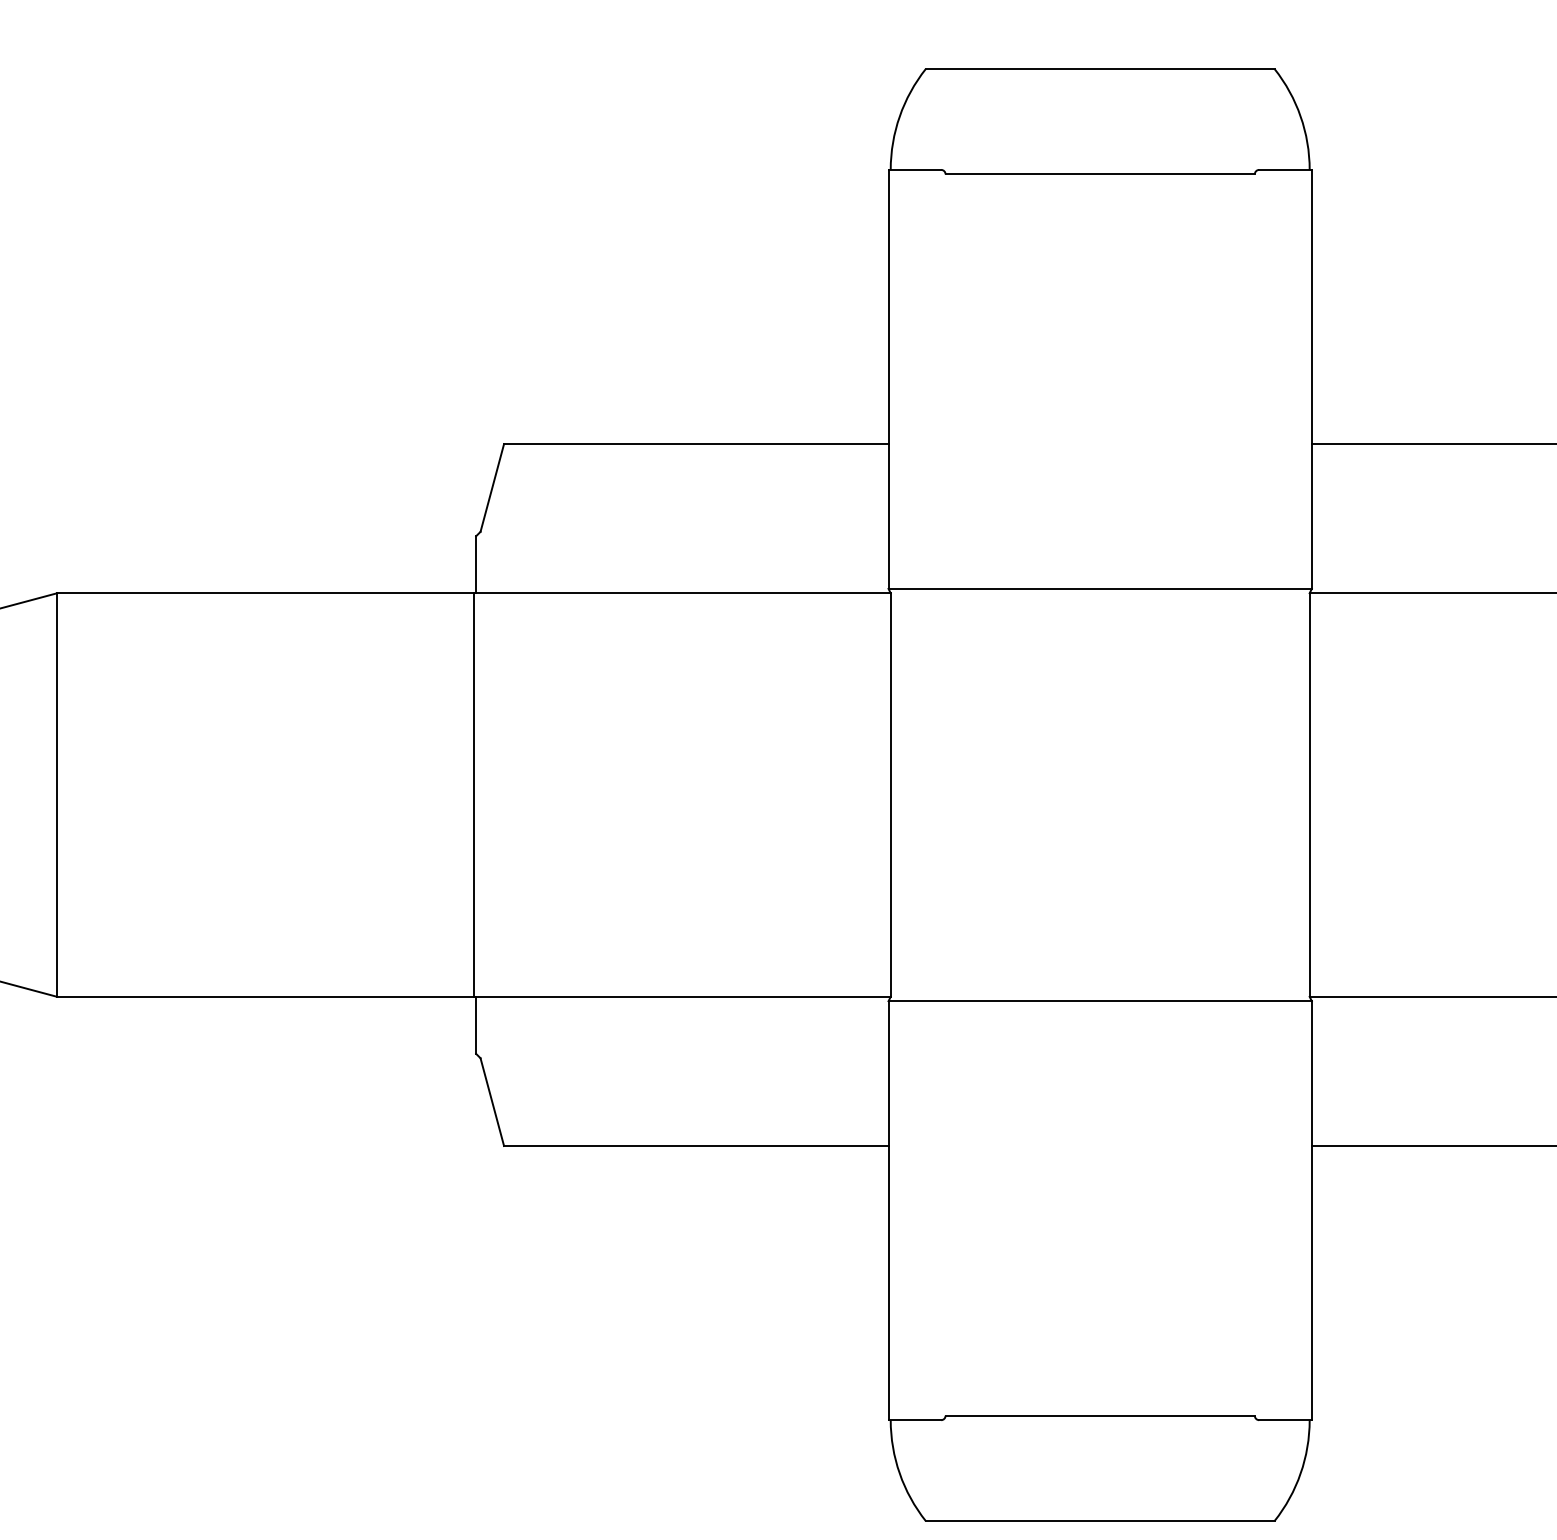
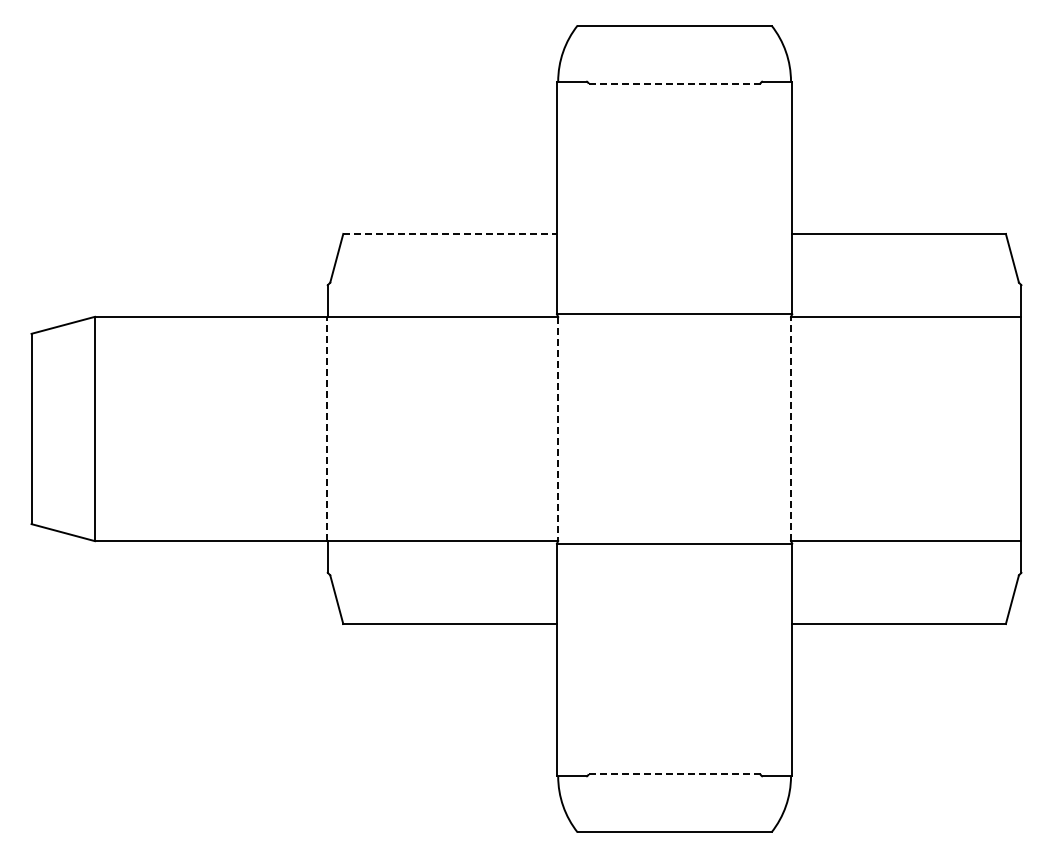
line: (1100, 175) -> (674, 84), solid -> dashed
line: (696, 443) -> (450, 233), solid -> dashed
line: (473, 794) -> (326, 428), solid -> dashed
line: (1310, 794) -> (791, 428), solid -> dashed
line: (891, 795) -> (558, 429), solid -> dashed
line: (1100, 1414) -> (674, 773), solid -> dashed

